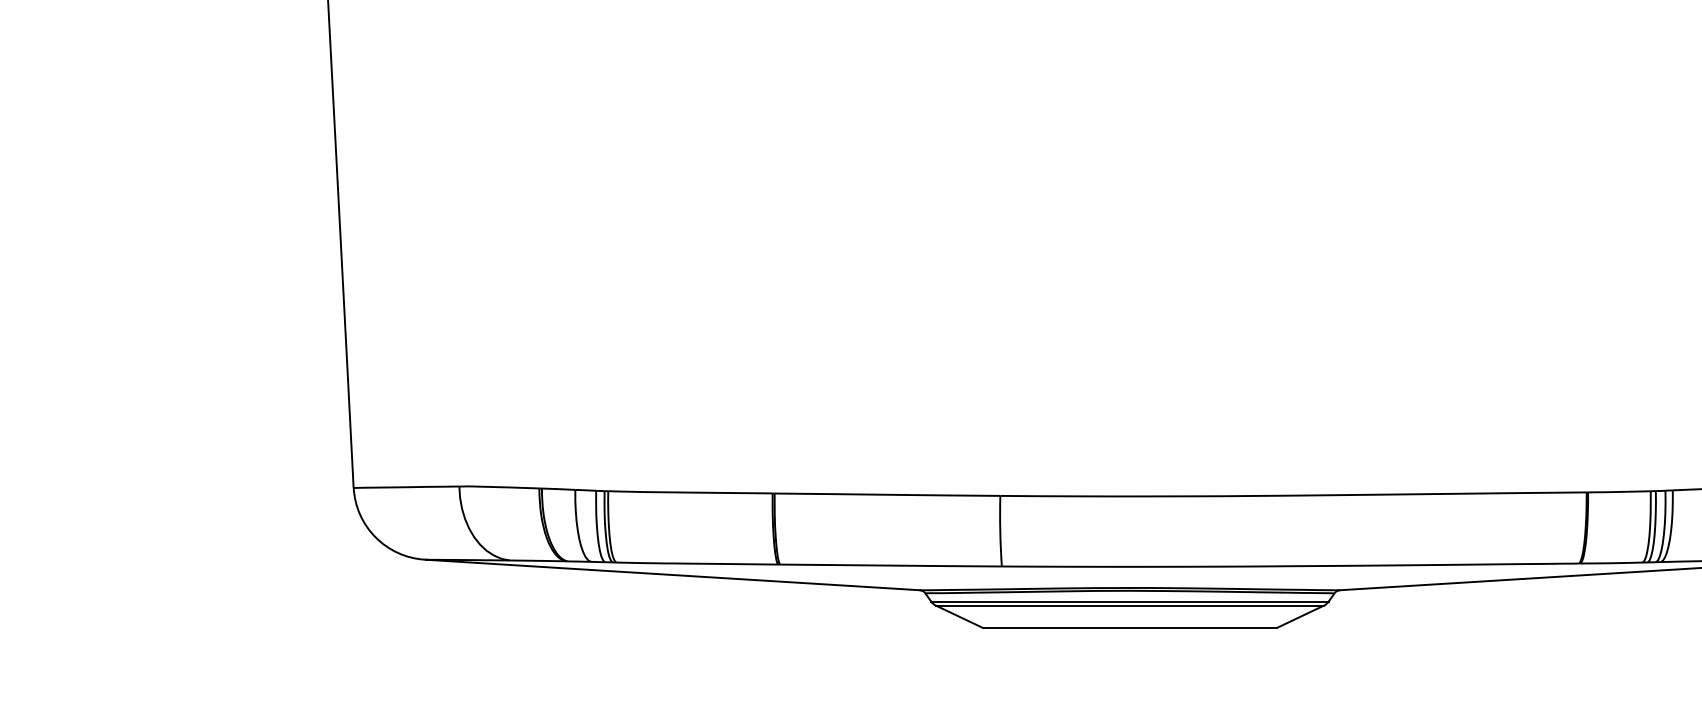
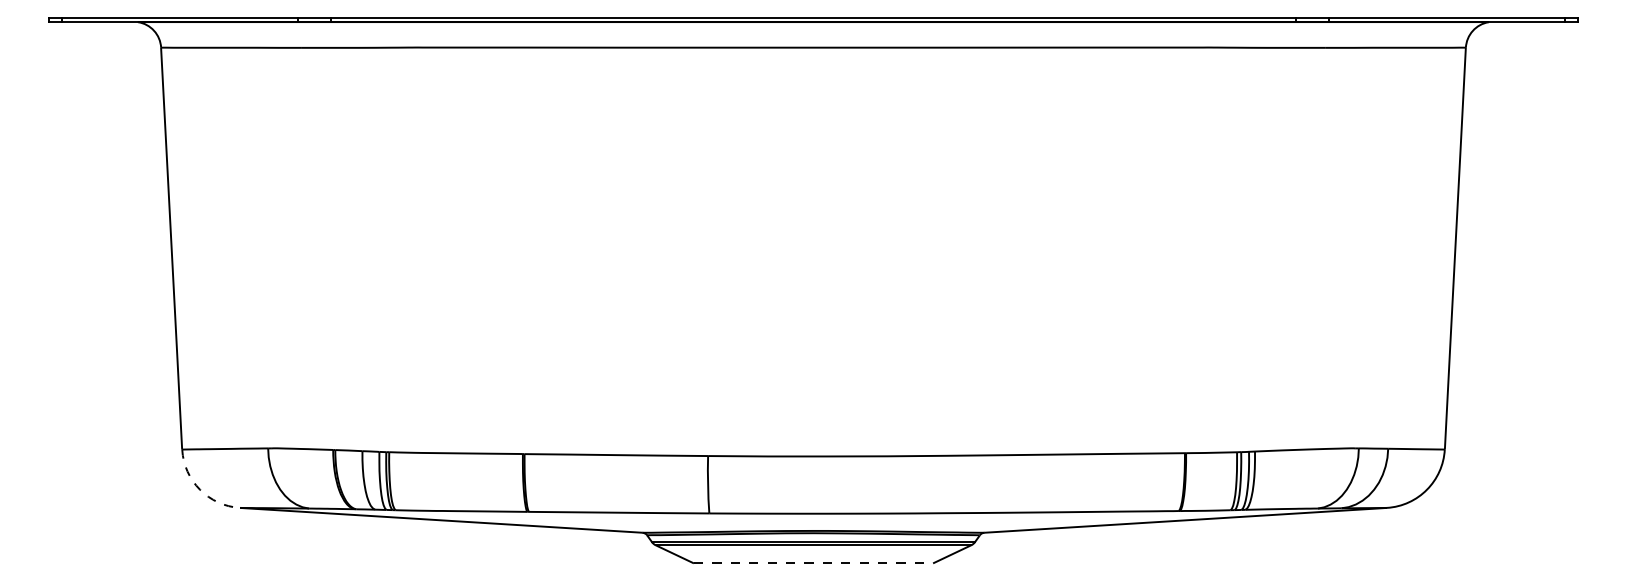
arc: (376, 537) -> (200, 489), solid -> dashed
line: (1129, 628) -> (813, 563), solid -> dashed

